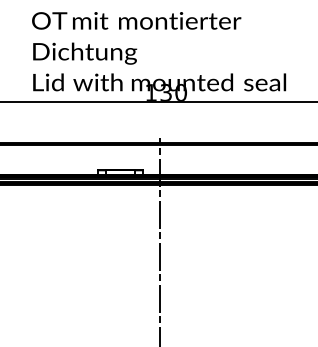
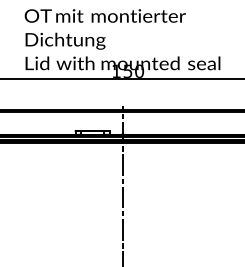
text: (166, 91) -> (128, 70), 130 -> 150

